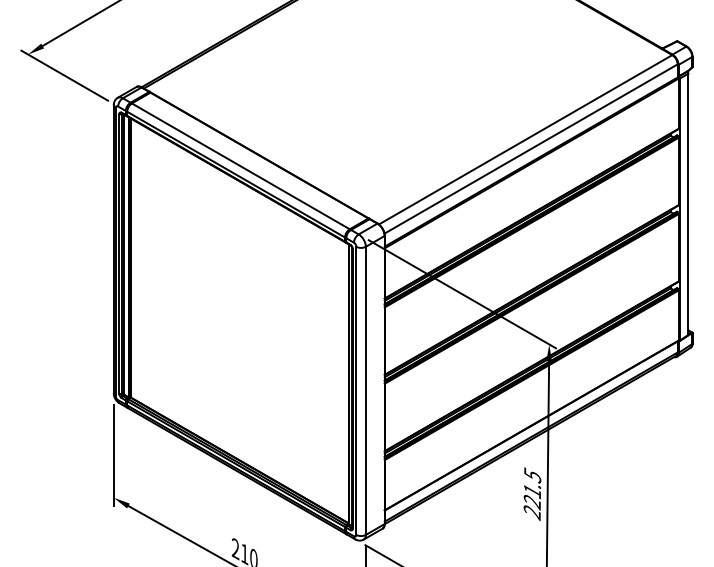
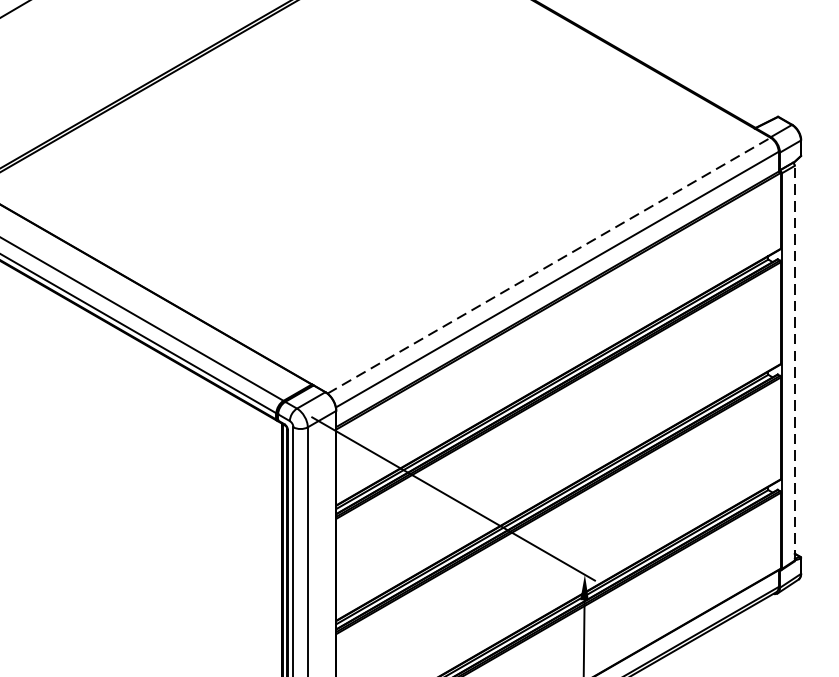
line: (526, 139) -> (550, 265), solid -> dashed
line: (688, 204) -> (795, 363), solid -> dashed

